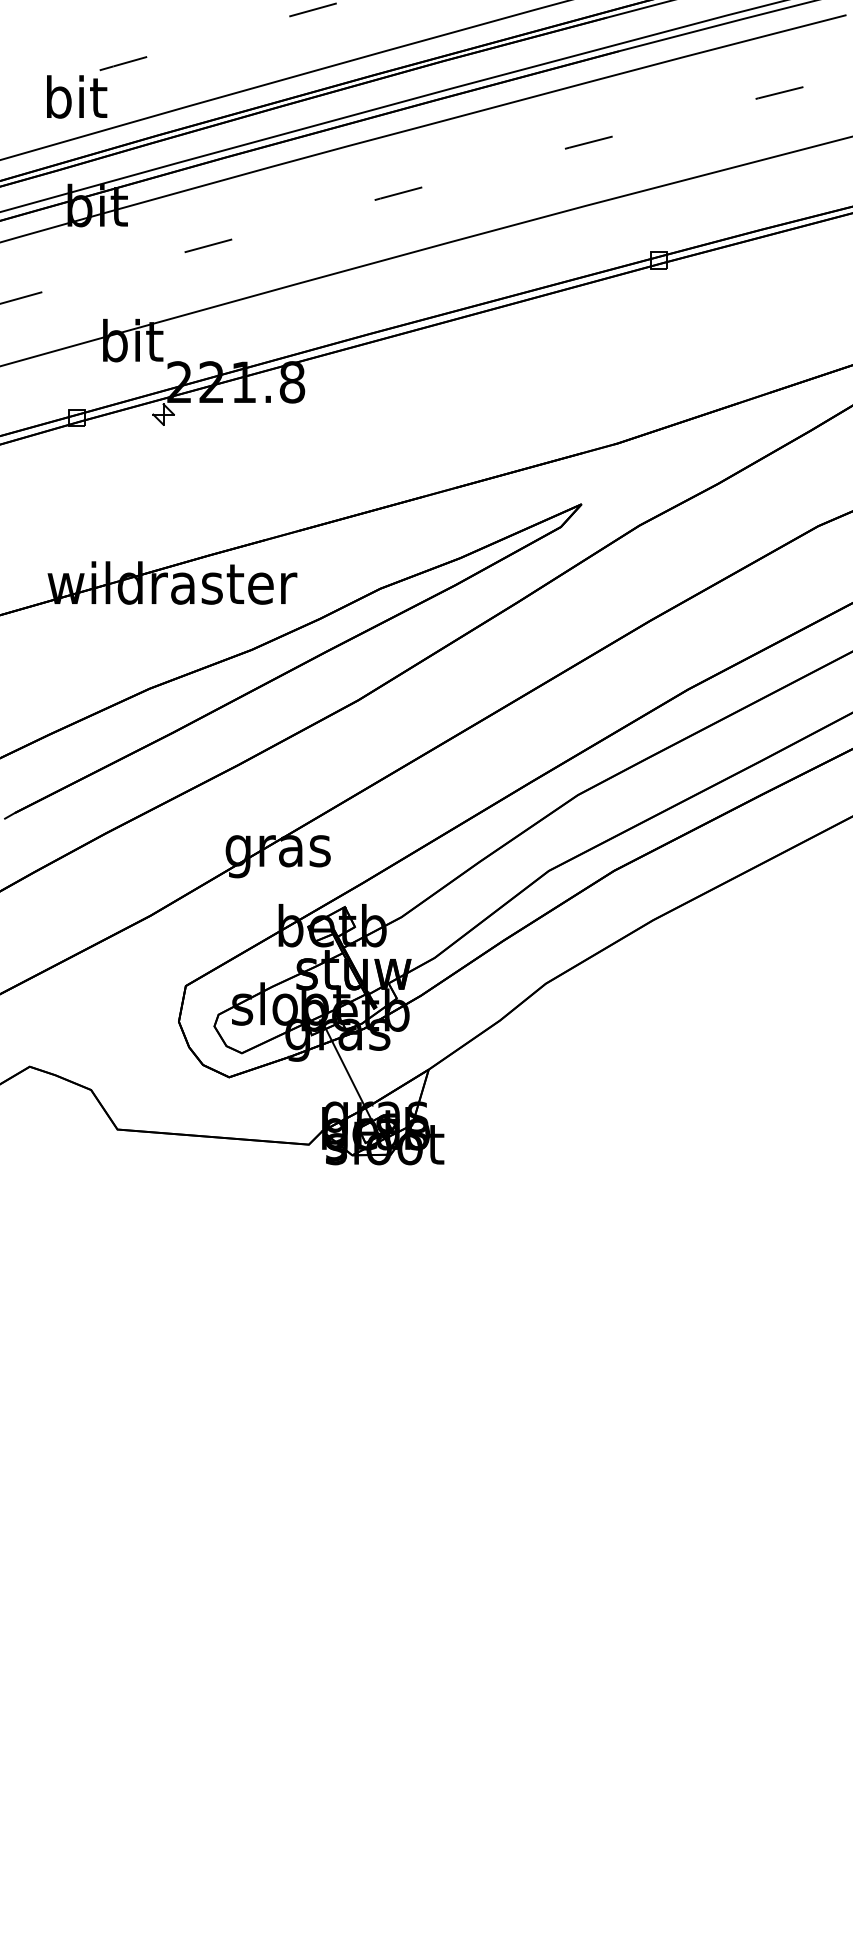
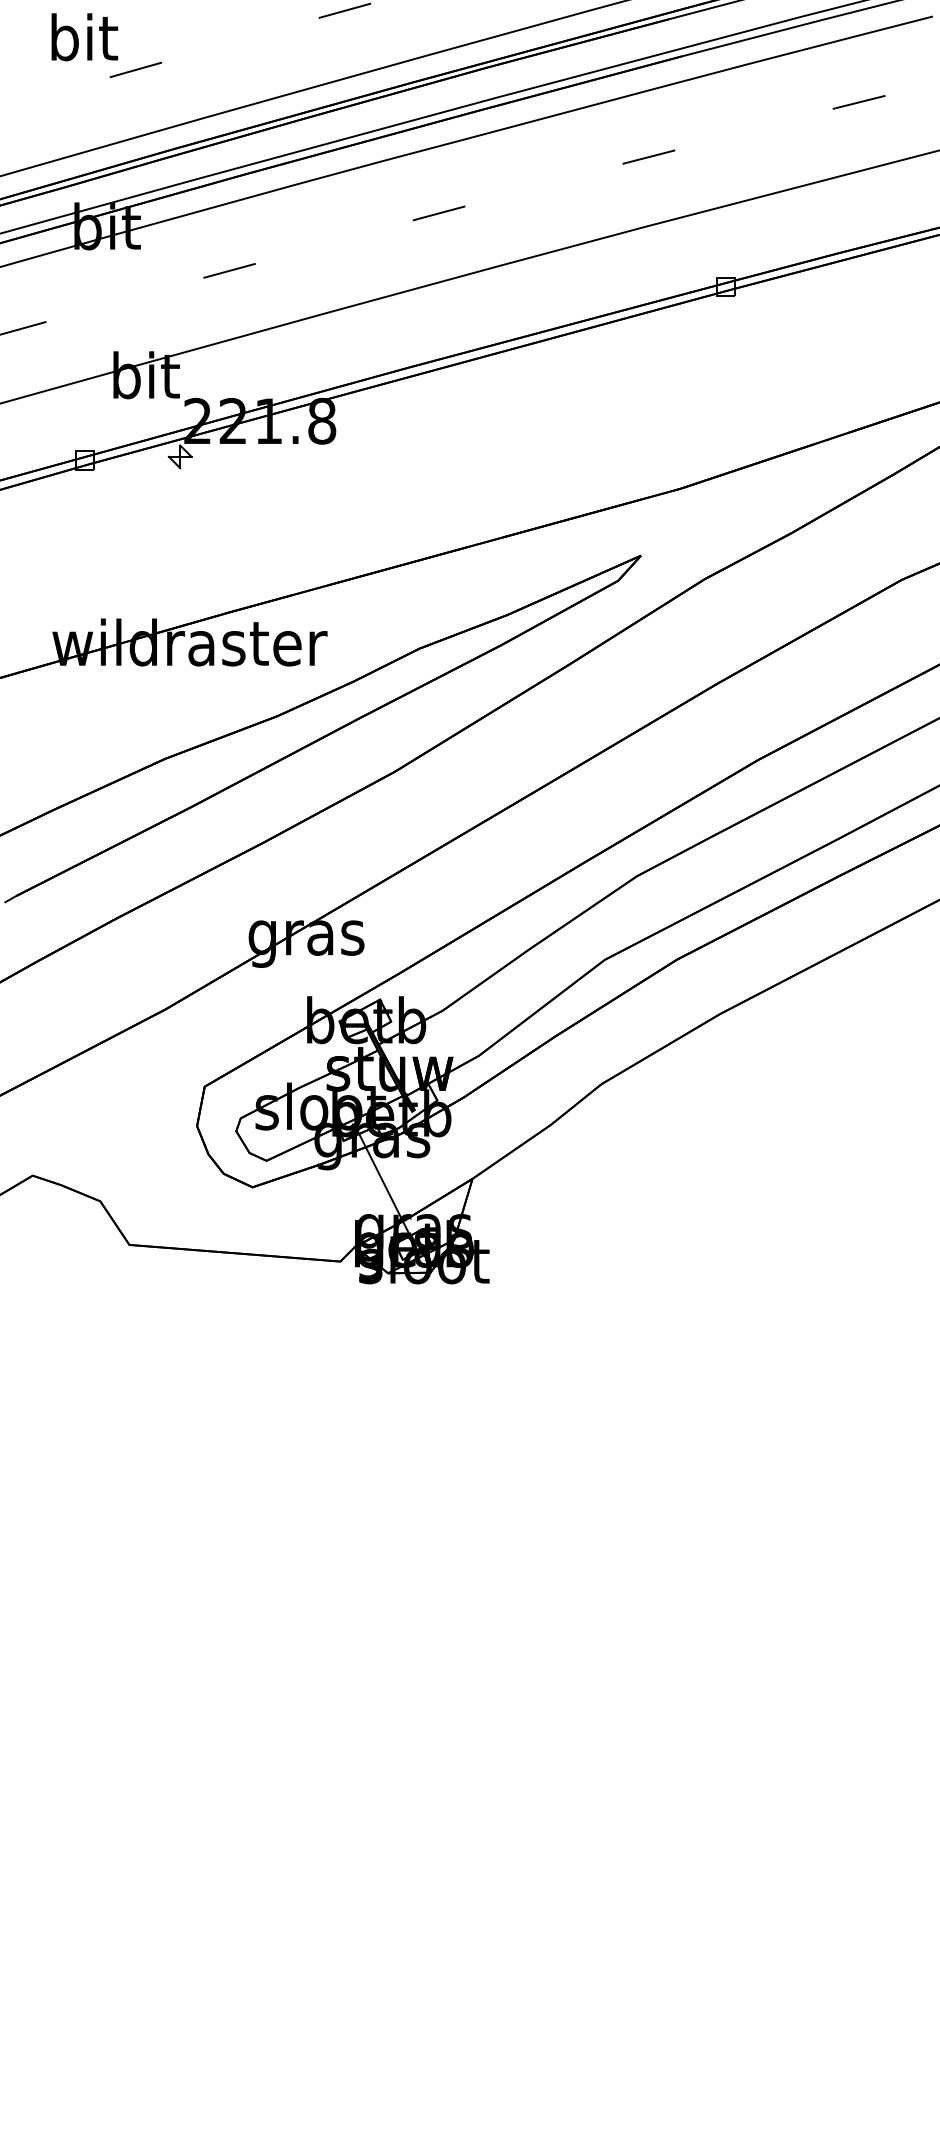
text: (77, 96) -> (85, 36), moved

